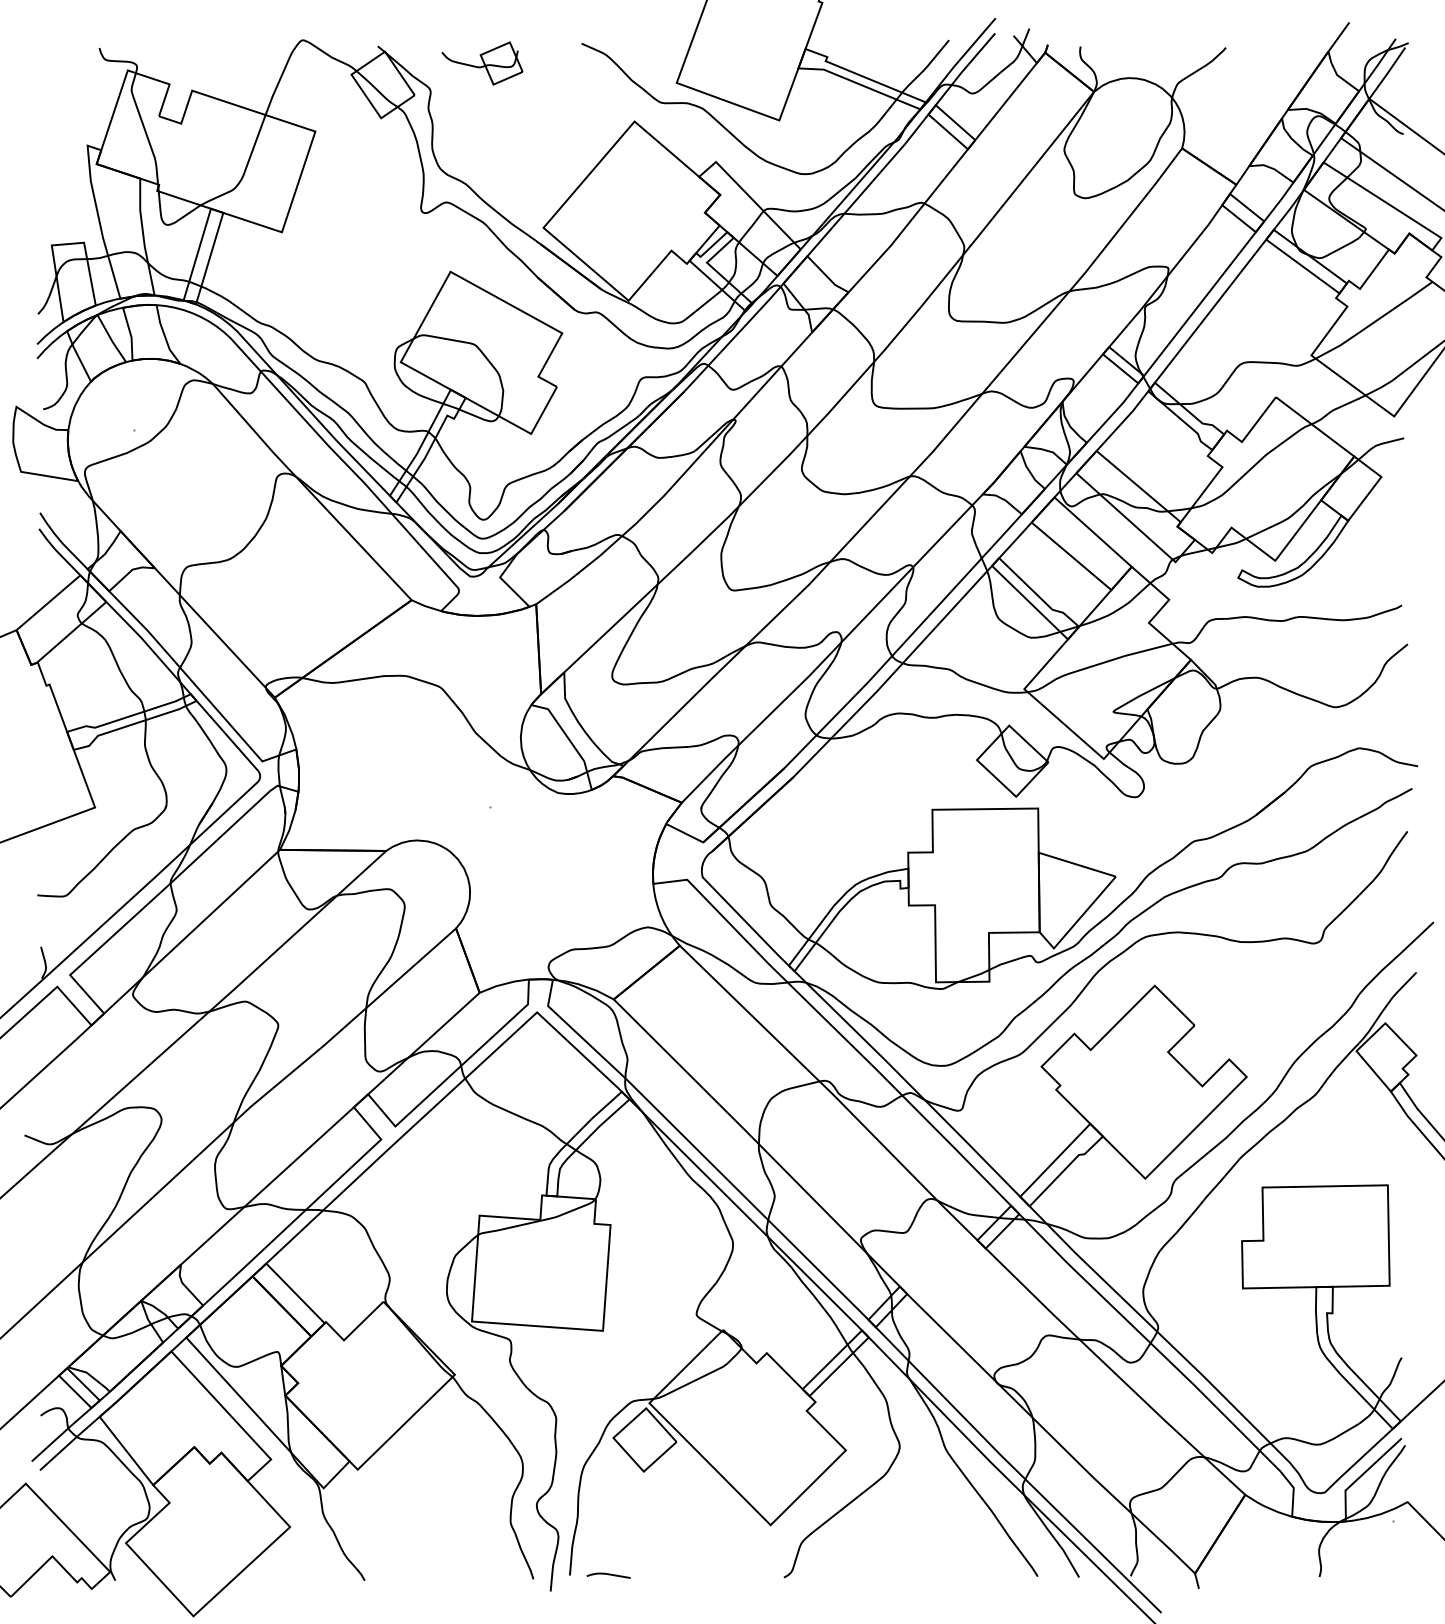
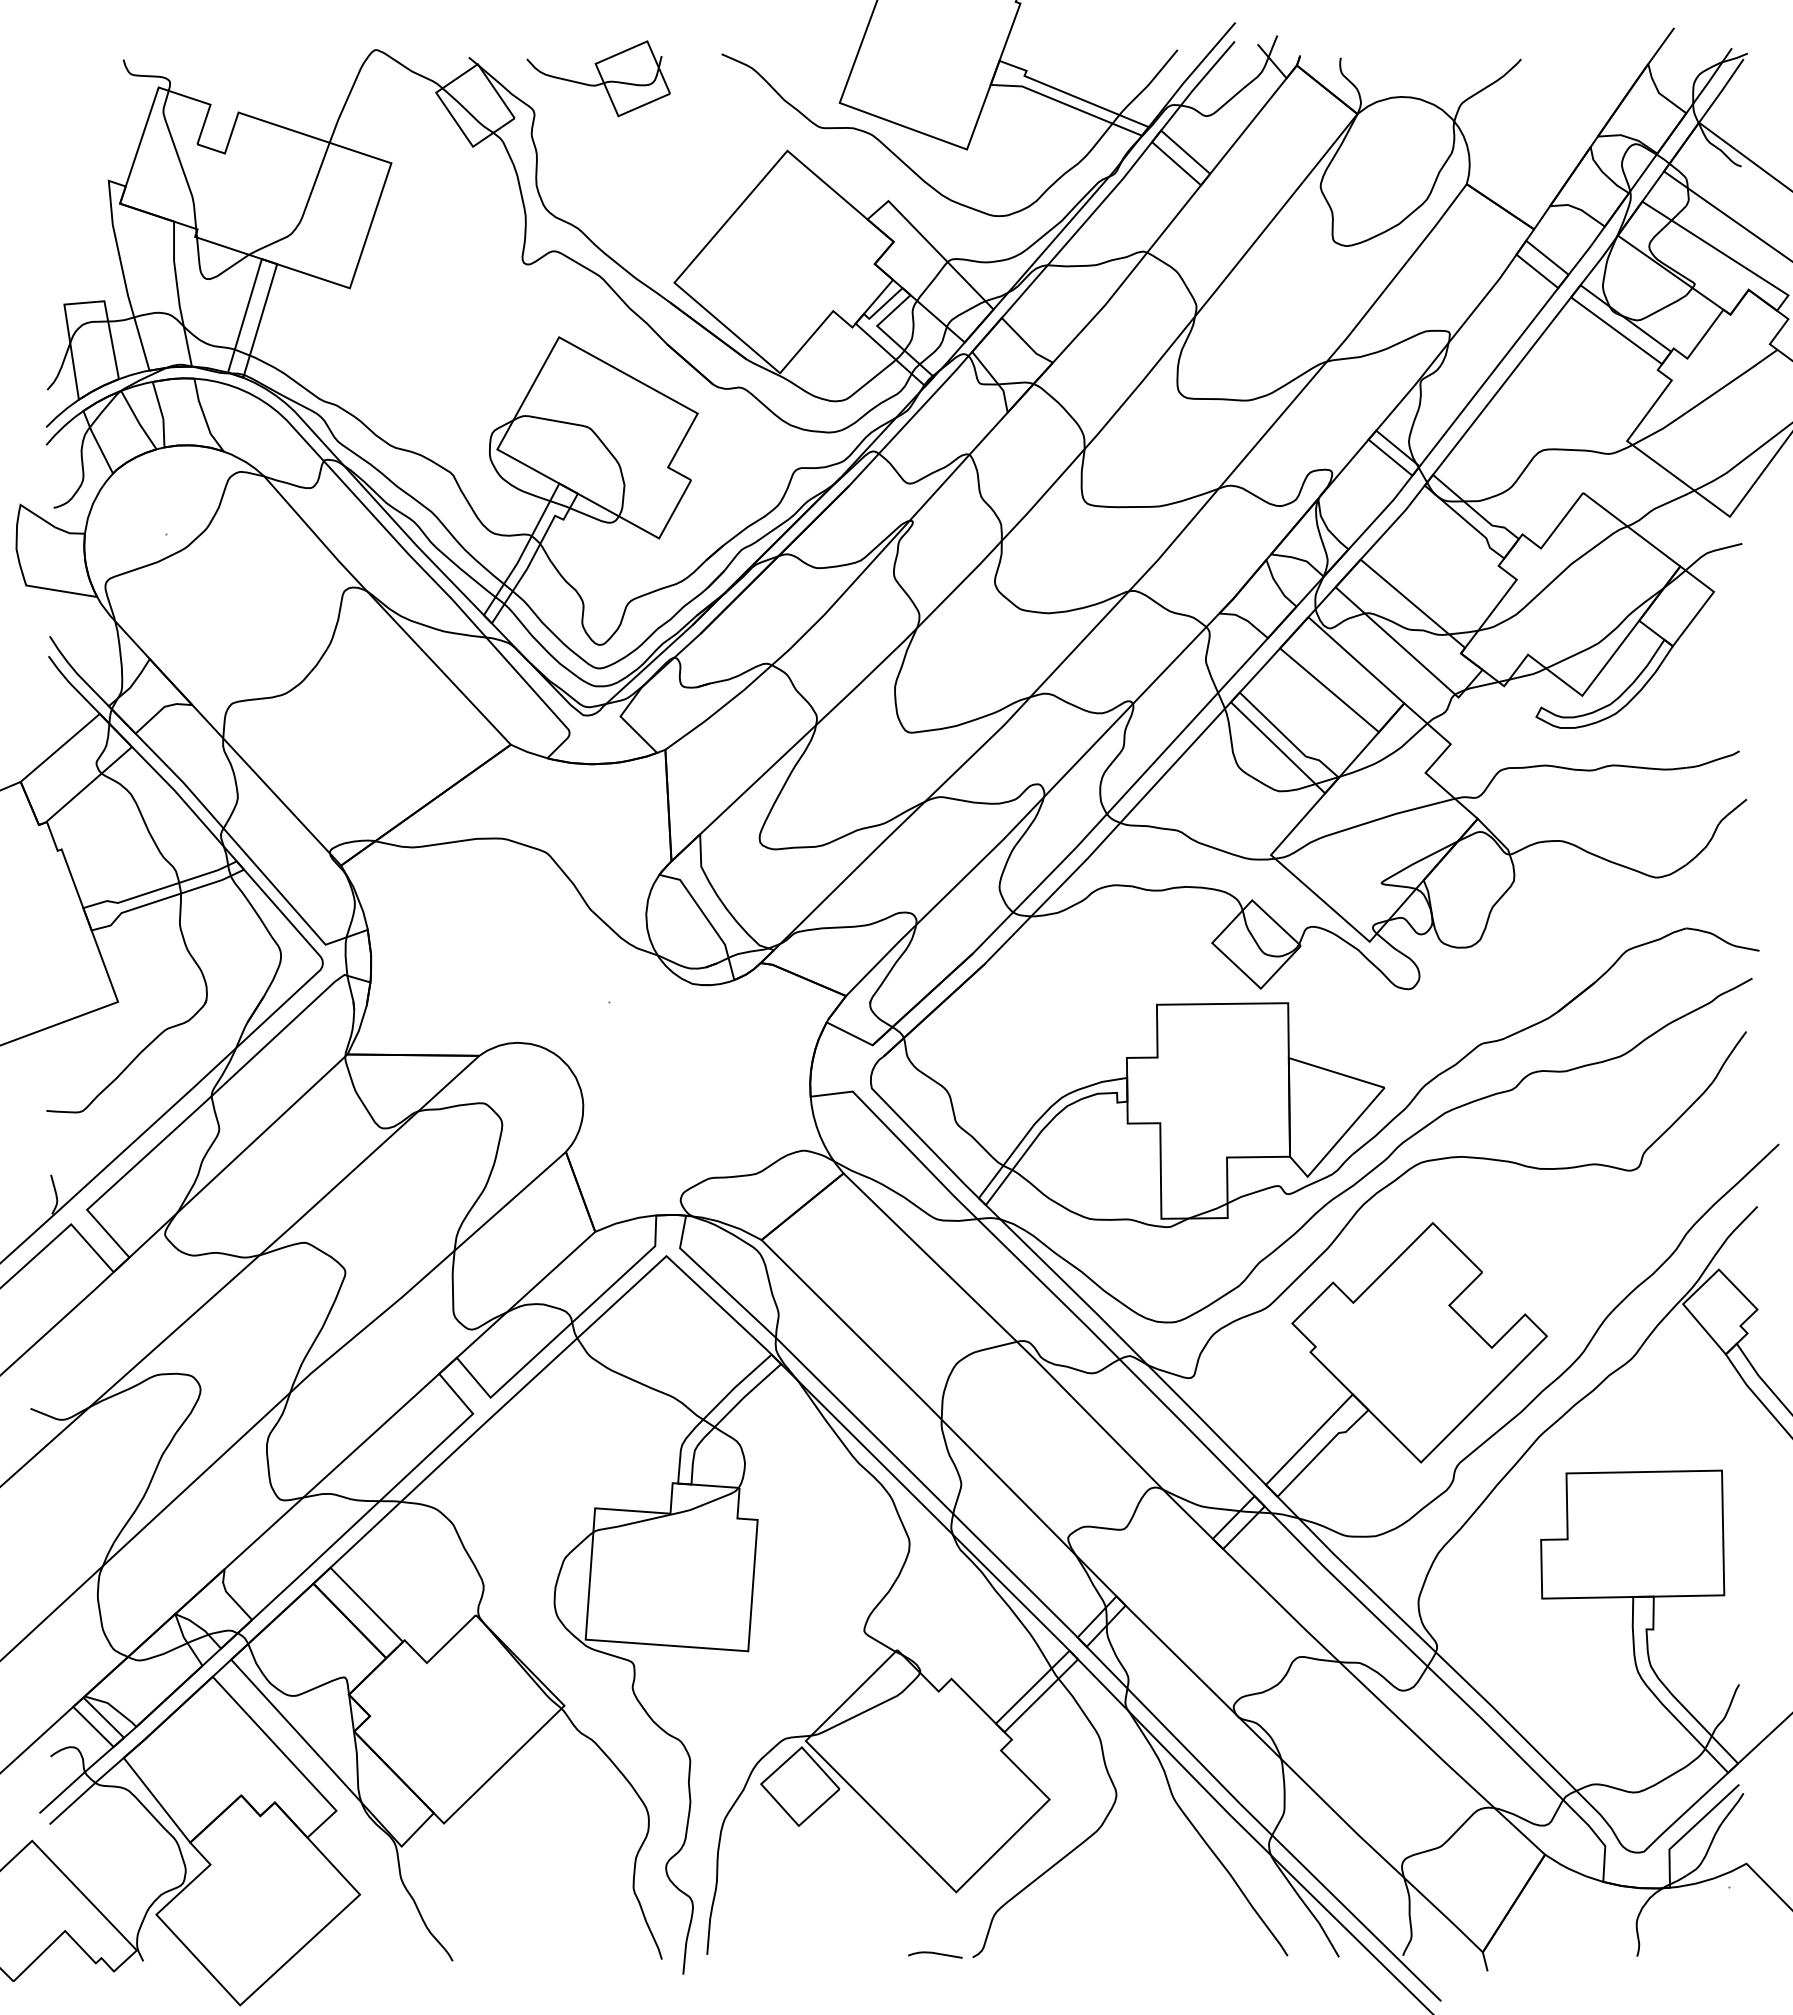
part: (482, 63) -> (598, 78), size x1.43
curve: (608, 1575) -> (935, 1954), moved

